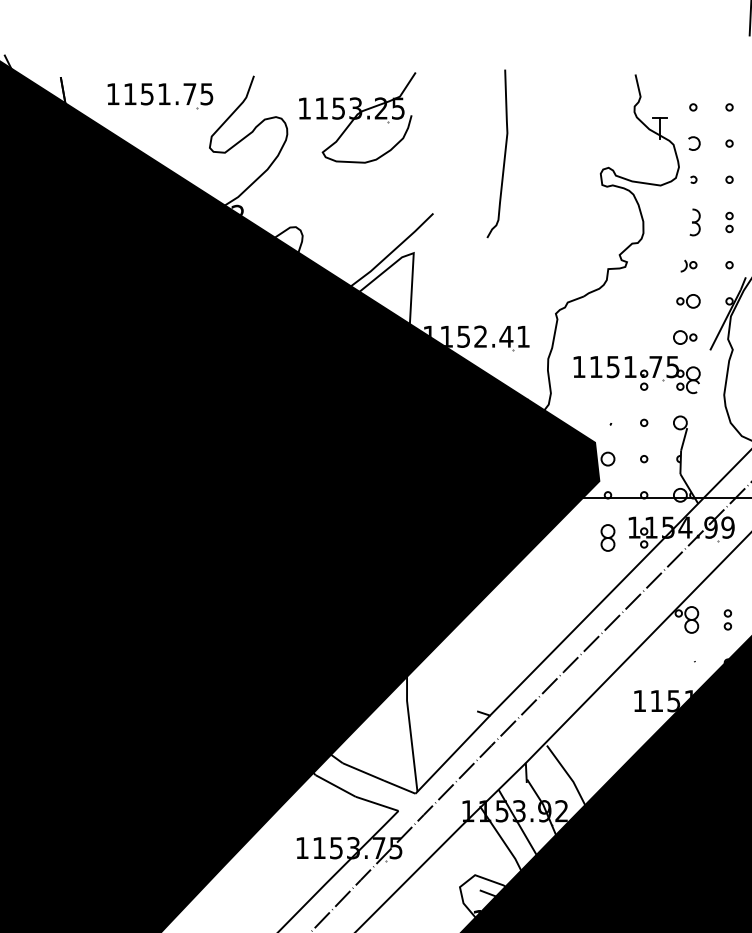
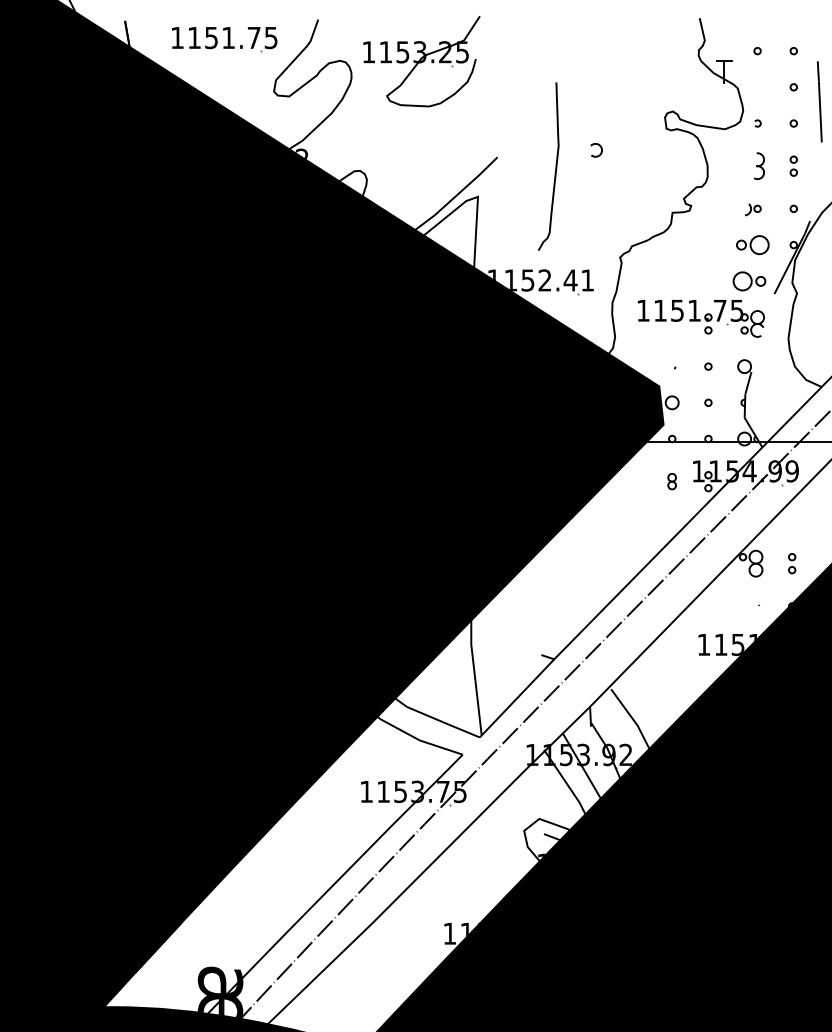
arc: (698, 141) -> (600, 148), moved
curve: (504, 153) -> (555, 166), moved
part: (688, 300) -> (752, 244), size x1.4
part: (685, 336) -> (749, 280), size x1.4
part: (607, 537) -> (671, 481), size x0.6

